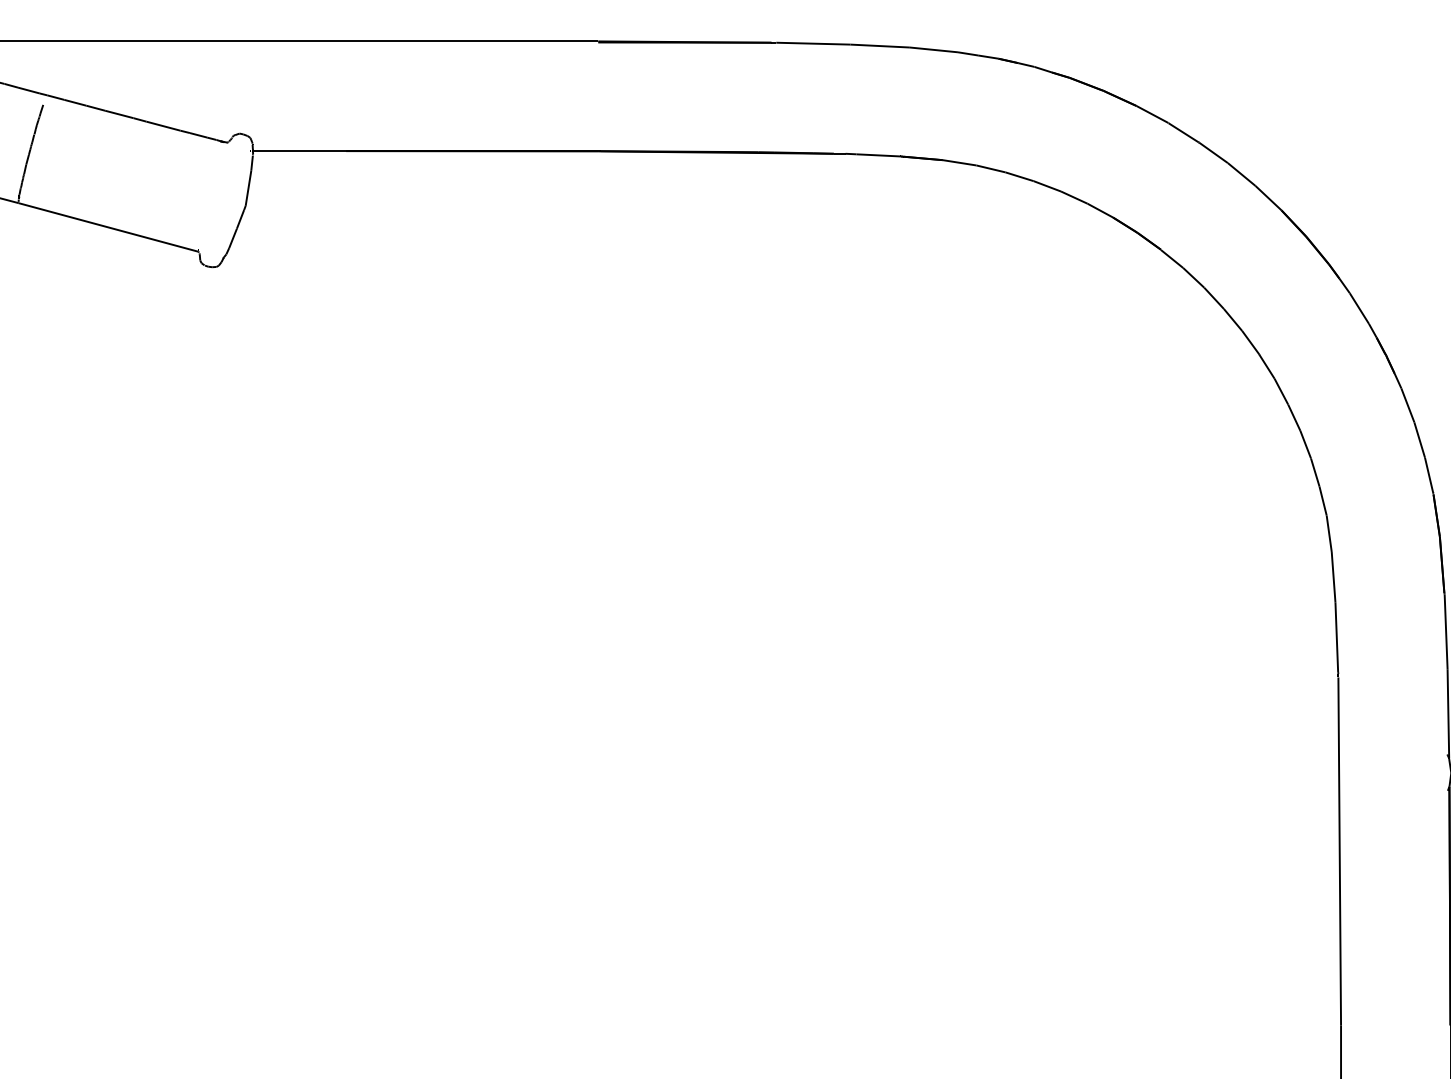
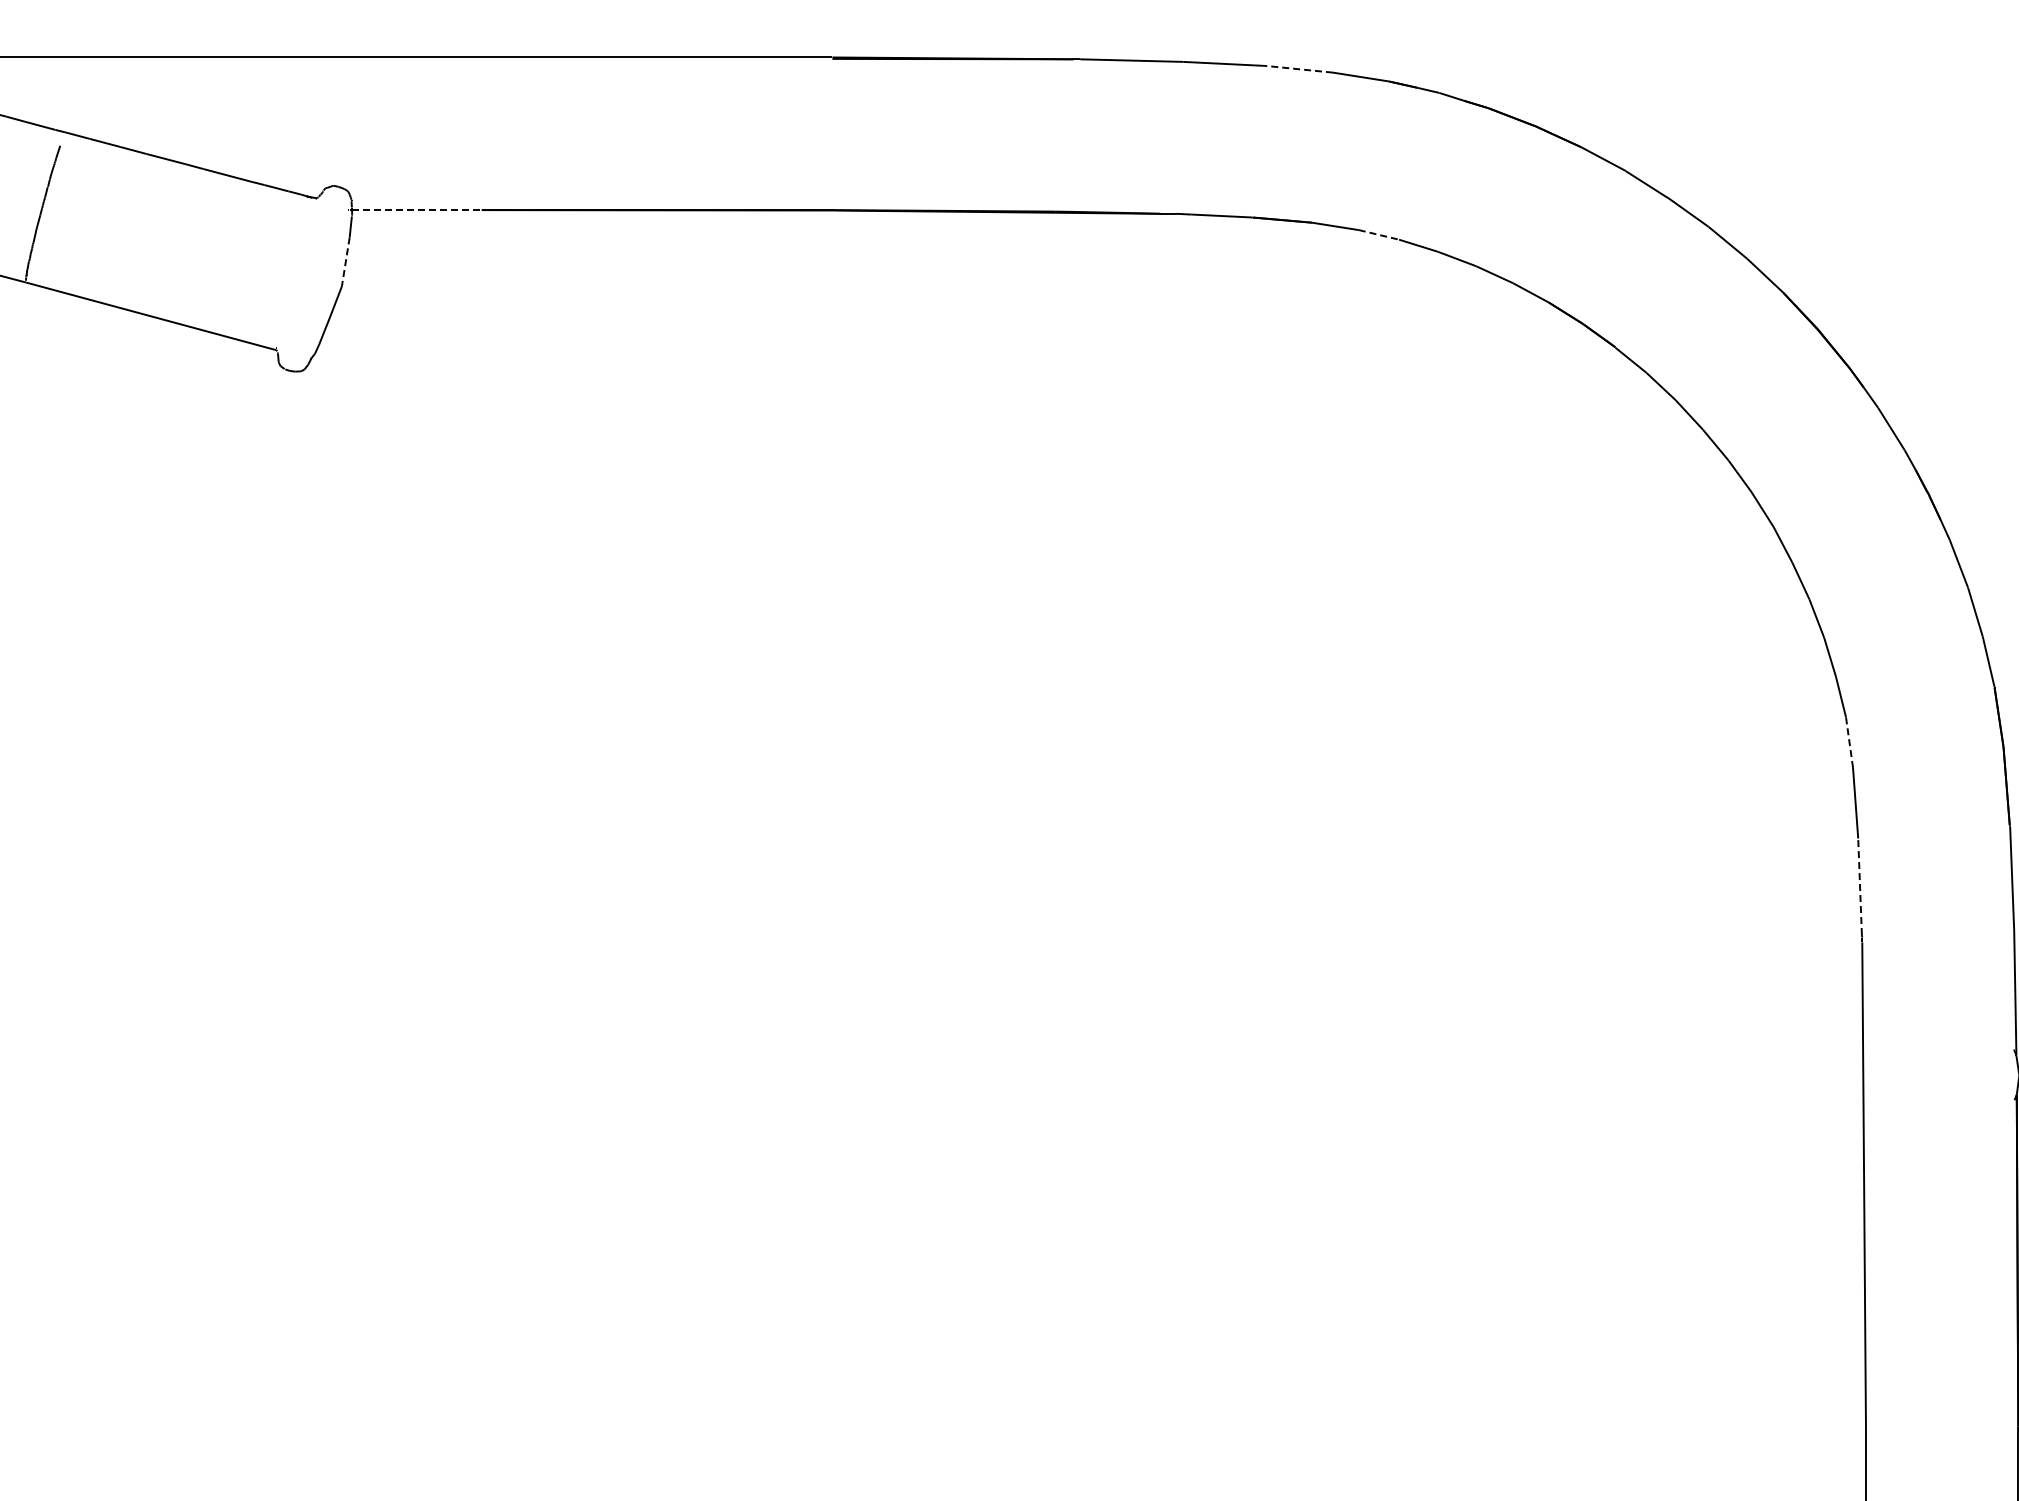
line: (933, 50) -> (1299, 69), solid -> dashed
line: (299, 151) -> (416, 210), solid -> dashed
line: (990, 168) -> (1378, 234), solid -> dashed
line: (248, 188) -> (345, 261), solid -> dashed
line: (1329, 533) -> (1849, 742), solid -> dashed
line: (1337, 637) -> (1860, 886), solid -> dashed

